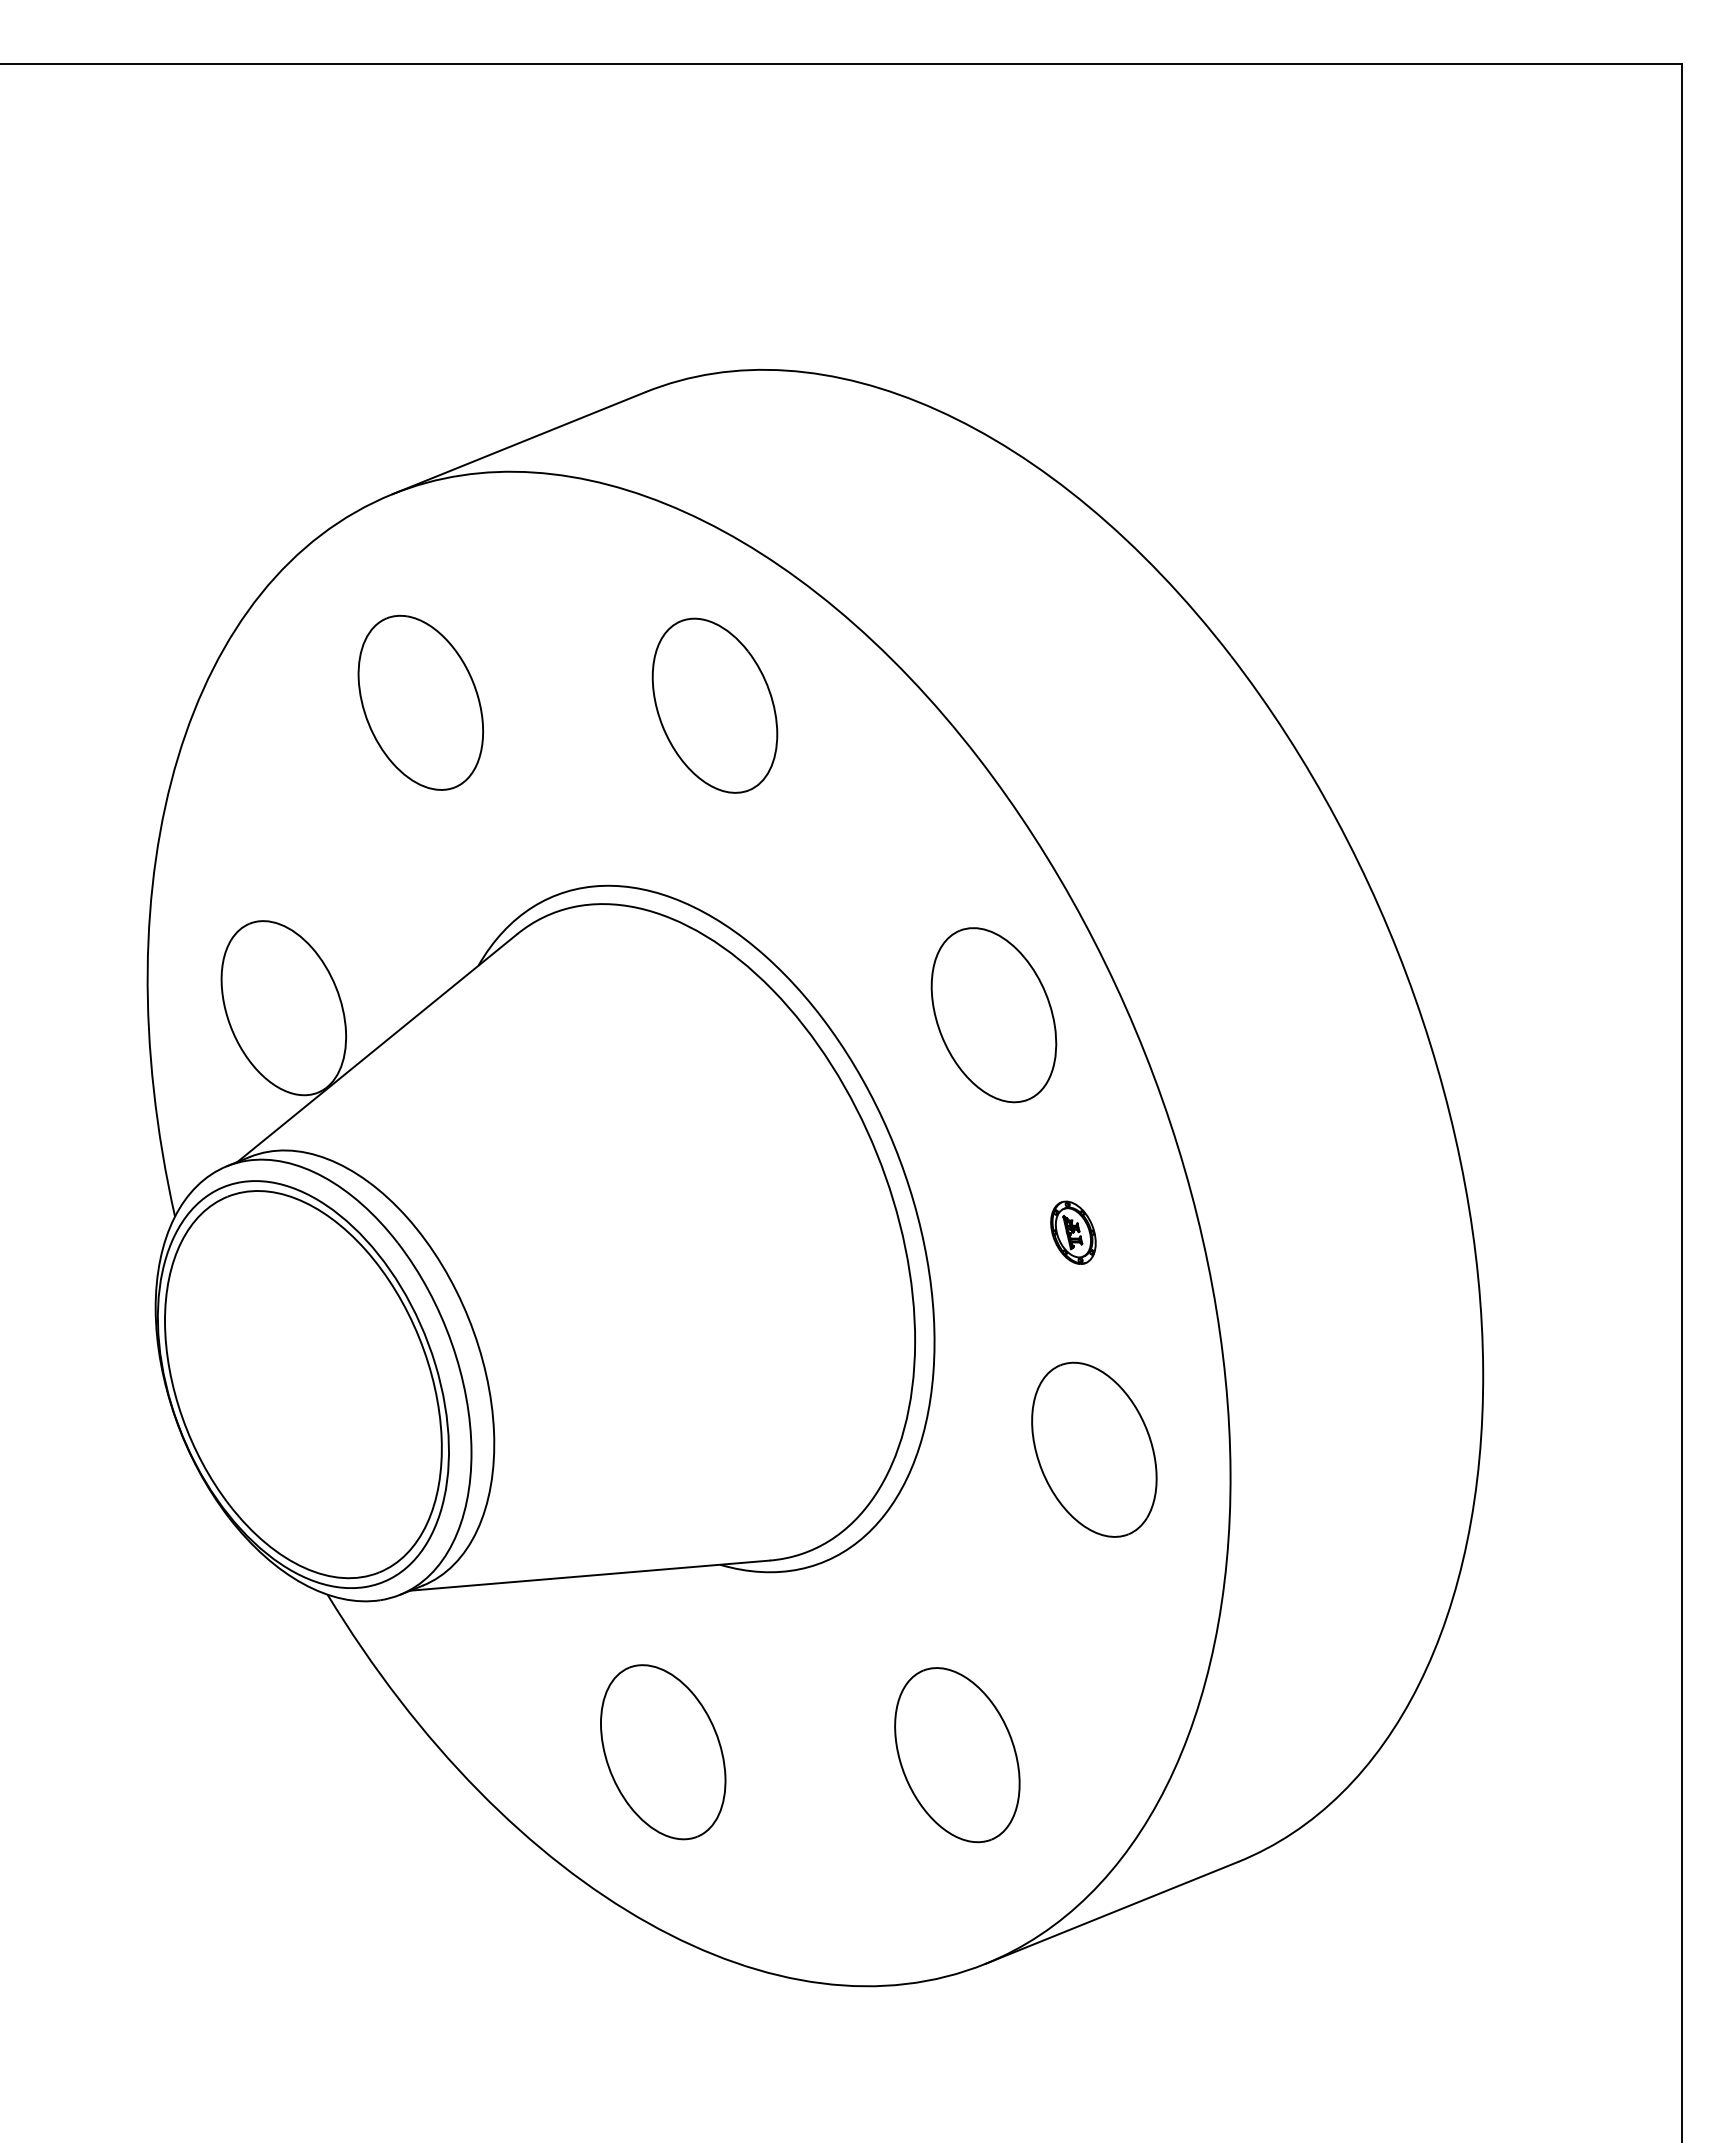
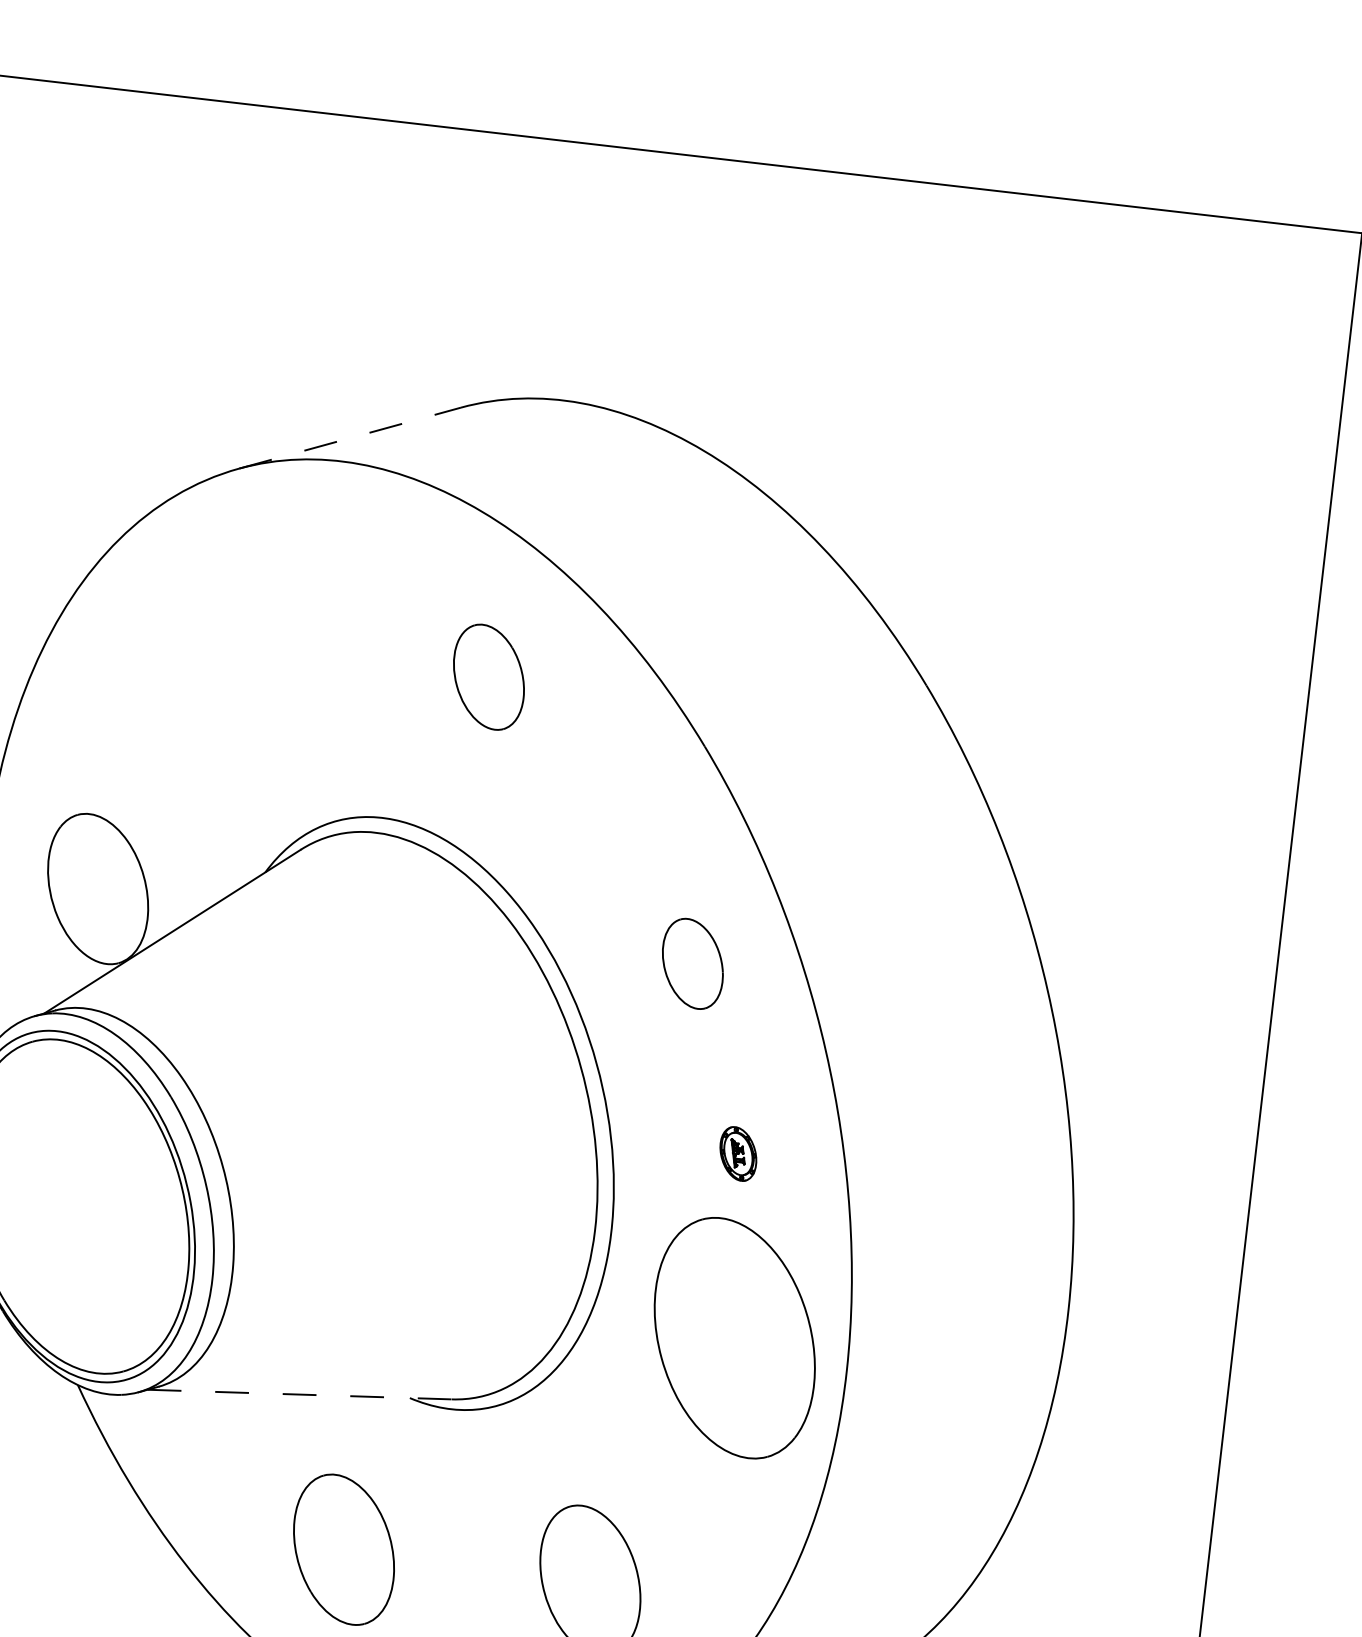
line: (519, 443) -> (350, 438), solid -> dashed
part: (420, 702) -> (242, 645), removed
part: (714, 705) -> (488, 677), size x0.7
part: (993, 1015) -> (692, 964), size x0.6
part: (1094, 1449) -> (735, 1337), size x1.6
line: (590, 1575) -> (300, 1394), solid -> dashed

